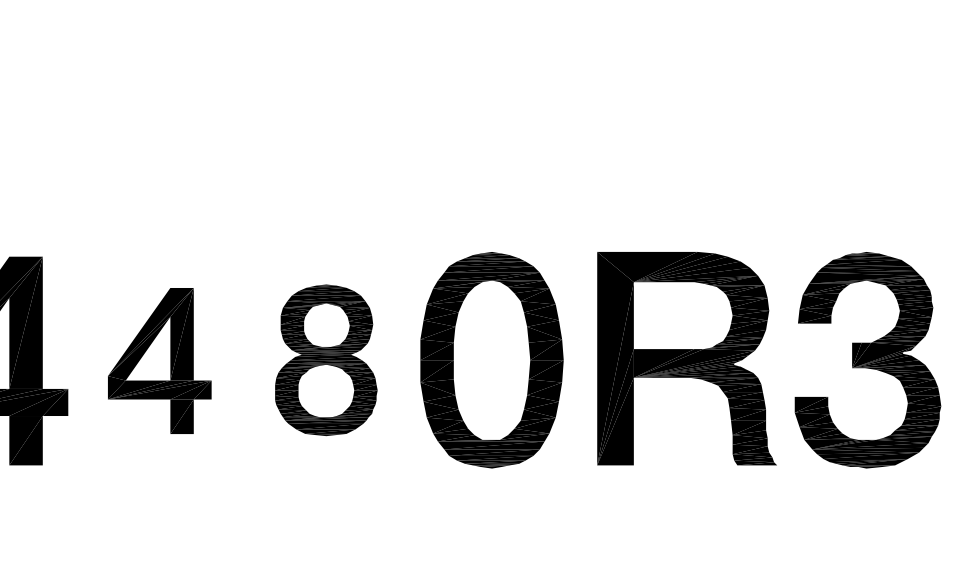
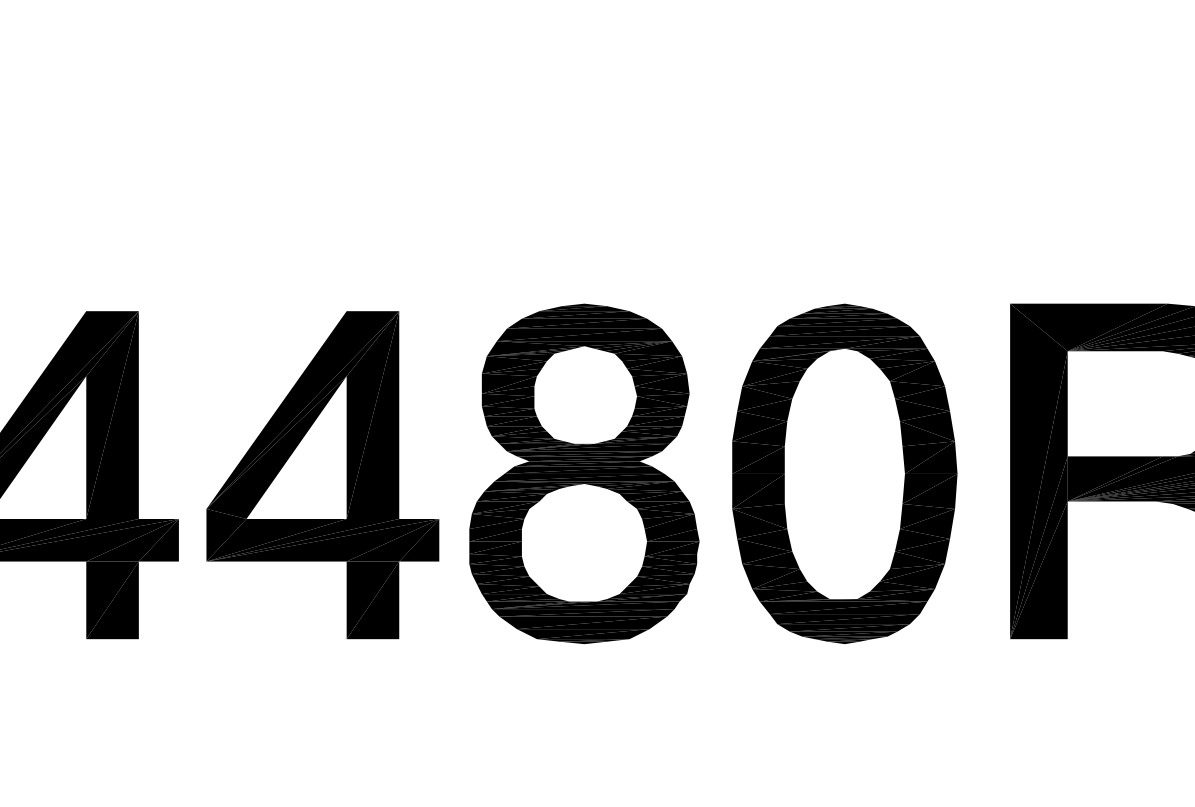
part: (159, 360) -> (322, 474), size x1.43
part: (326, 360) -> (584, 474), size x1.43

